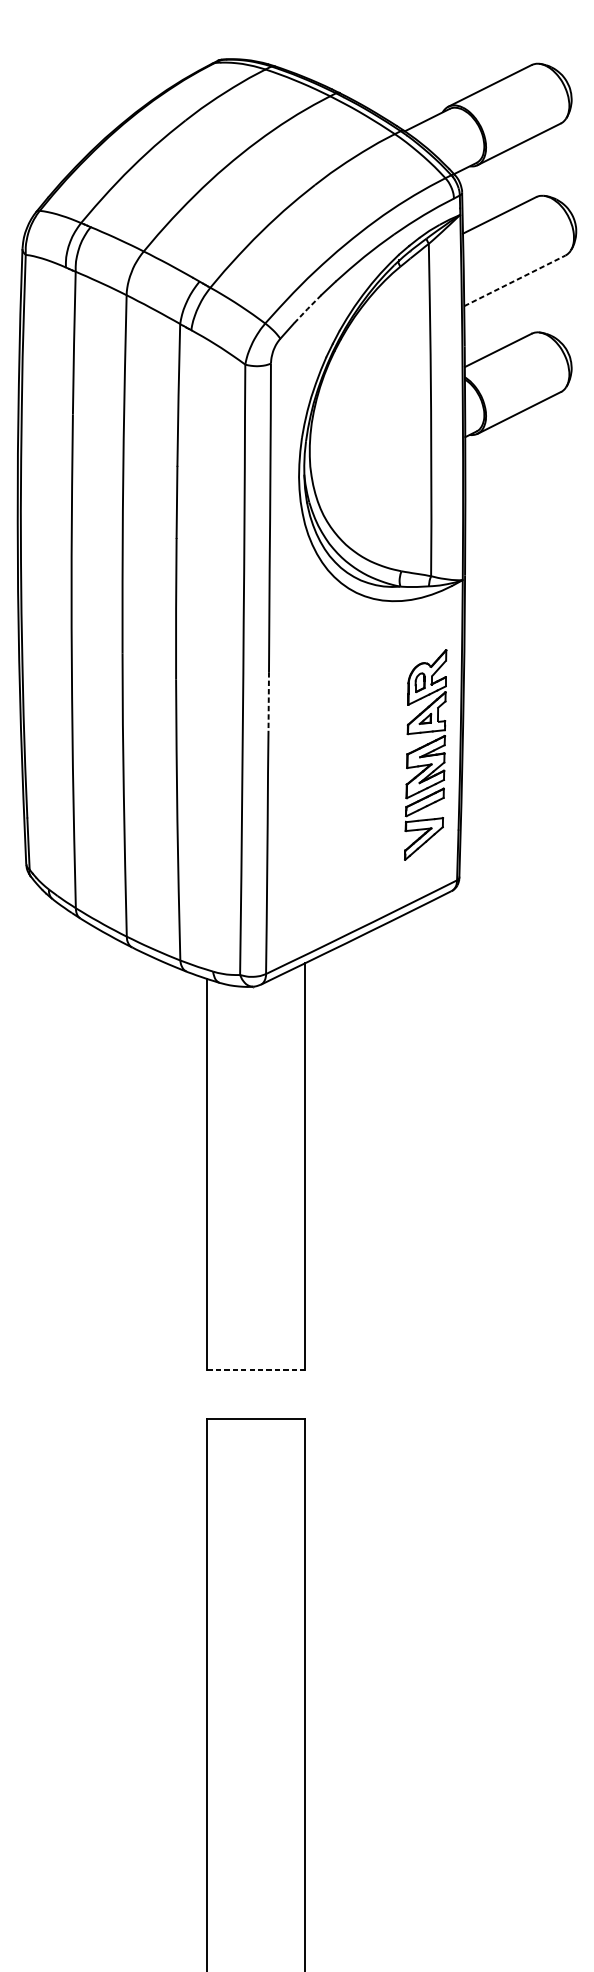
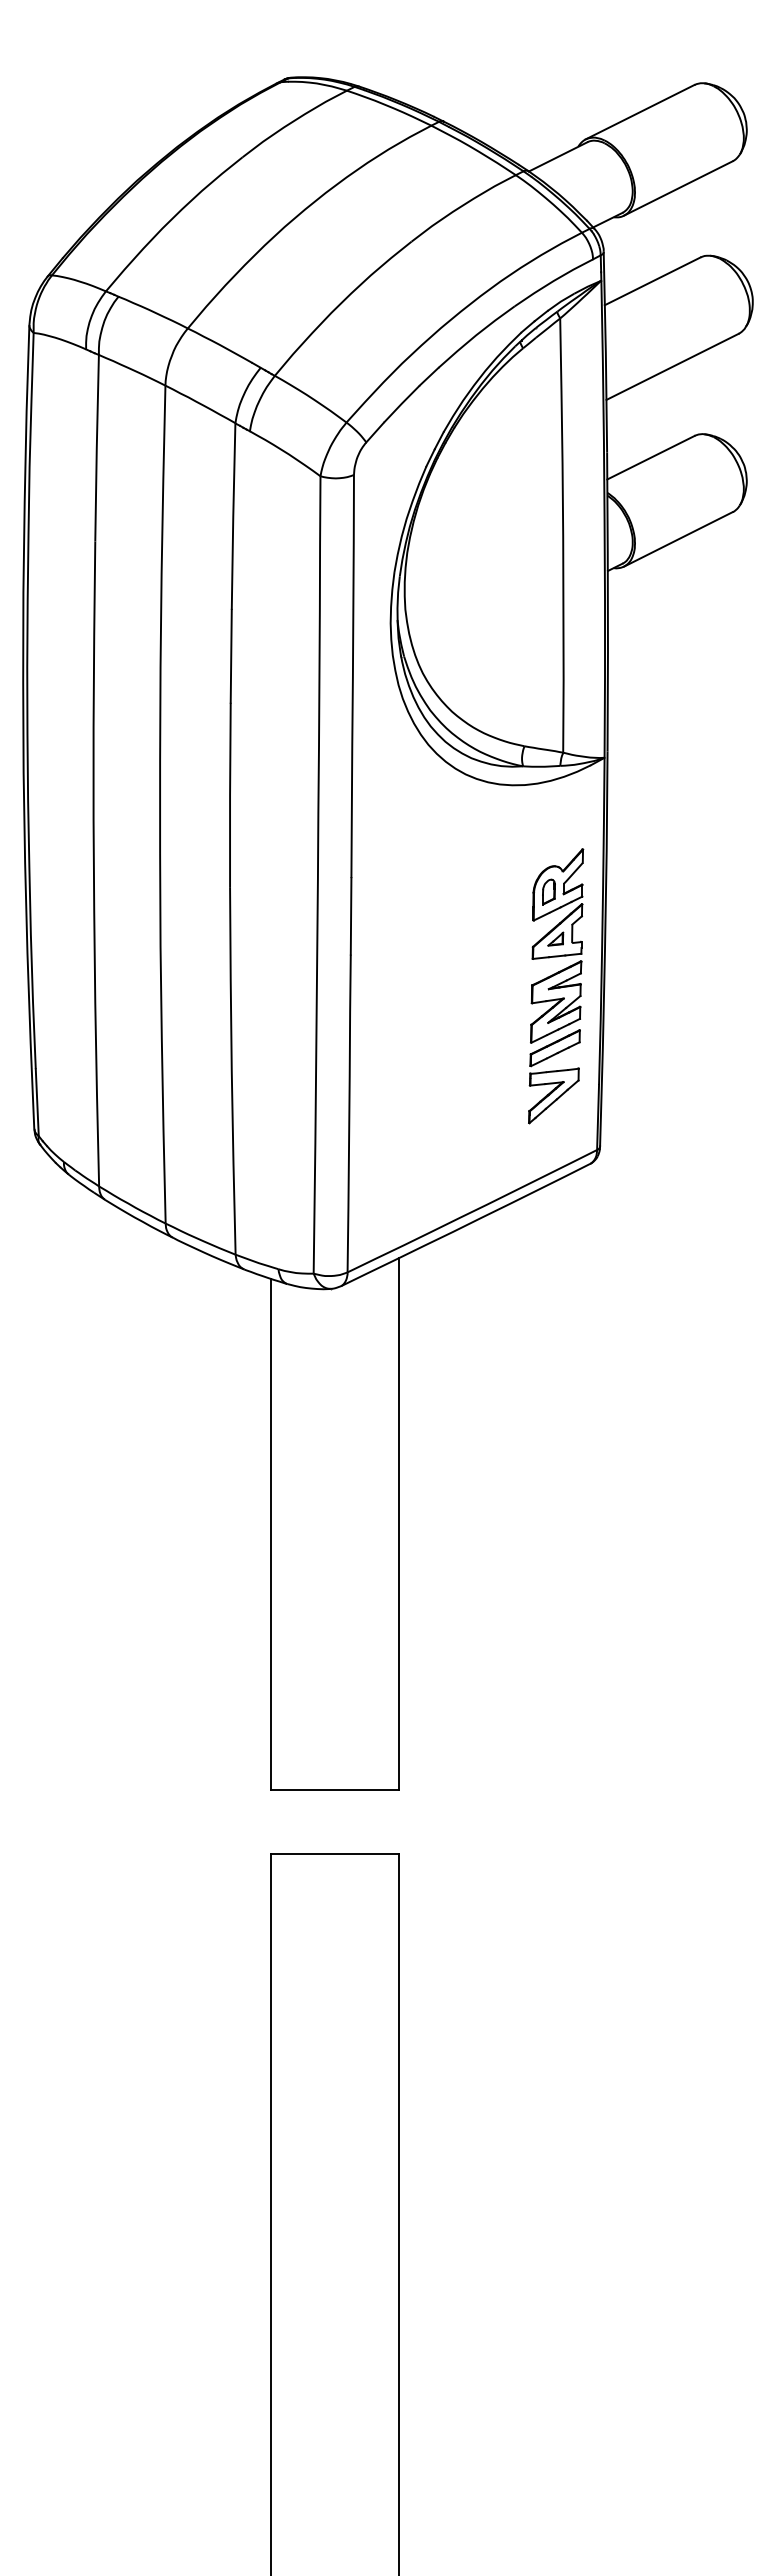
line: (514, 280) -> (672, 366), dashed -> solid
line: (307, 308) -> (401, 403), dashed -> solid
line: (269, 701) -> (351, 916), dashed -> solid
line: (256, 1370) -> (335, 1790), dashed -> solid

